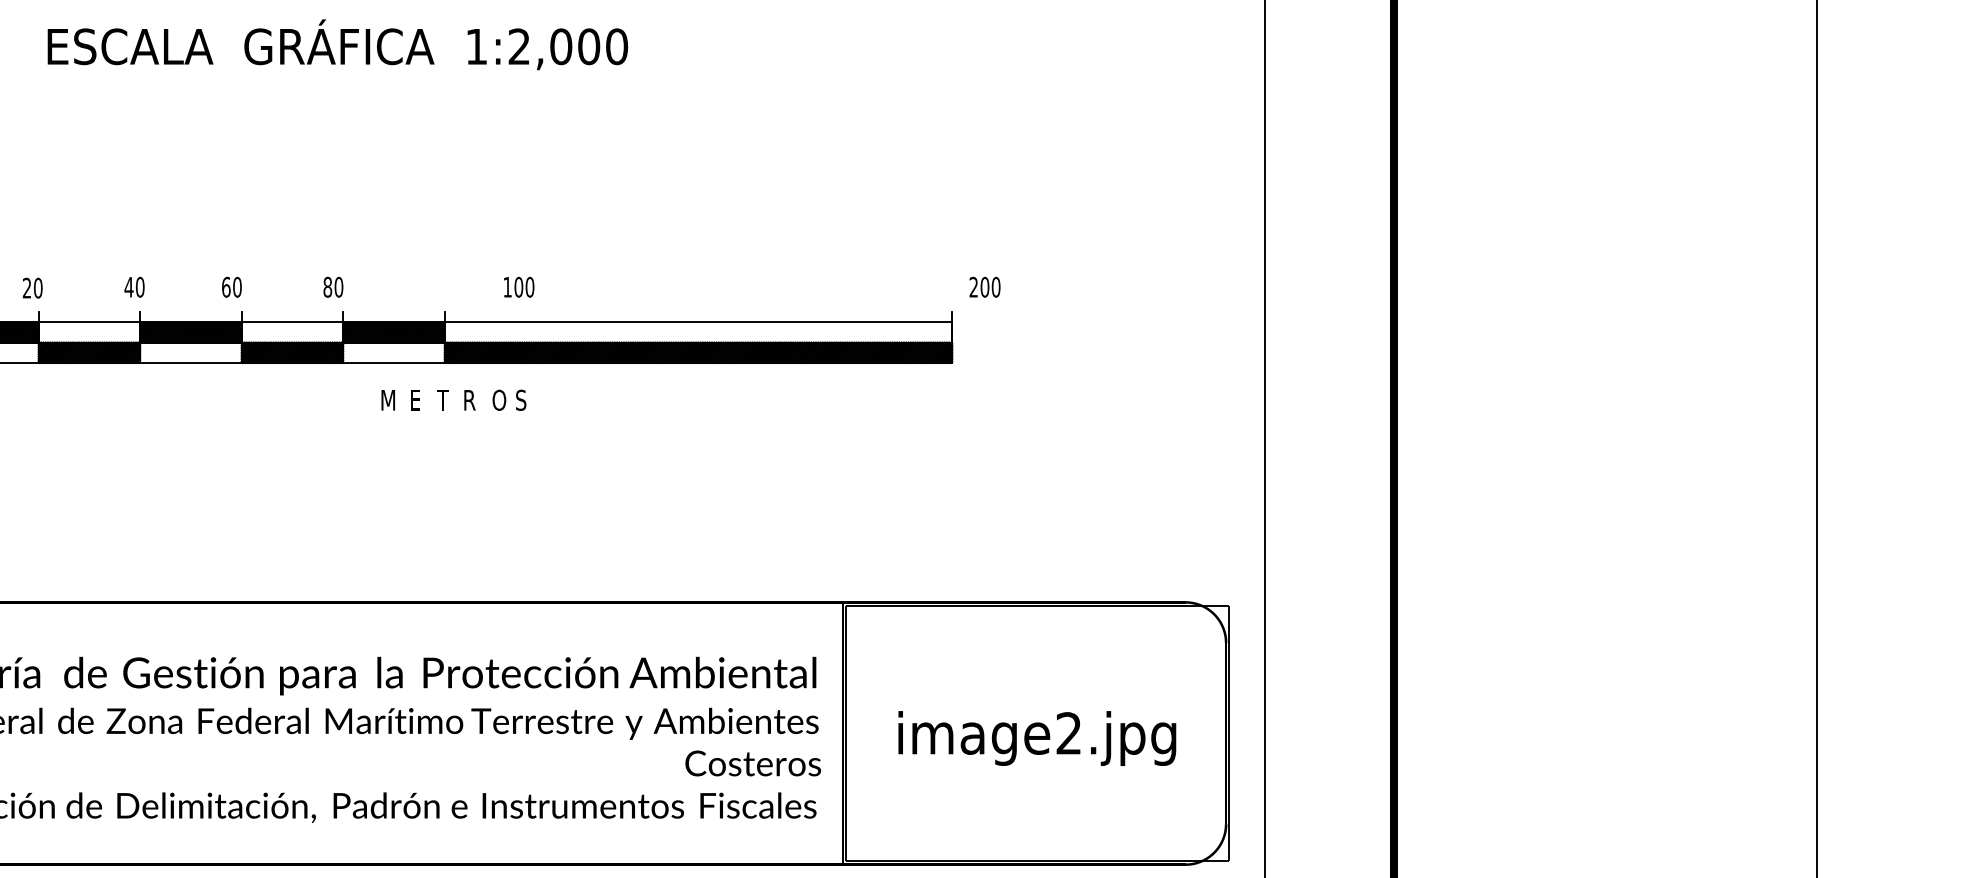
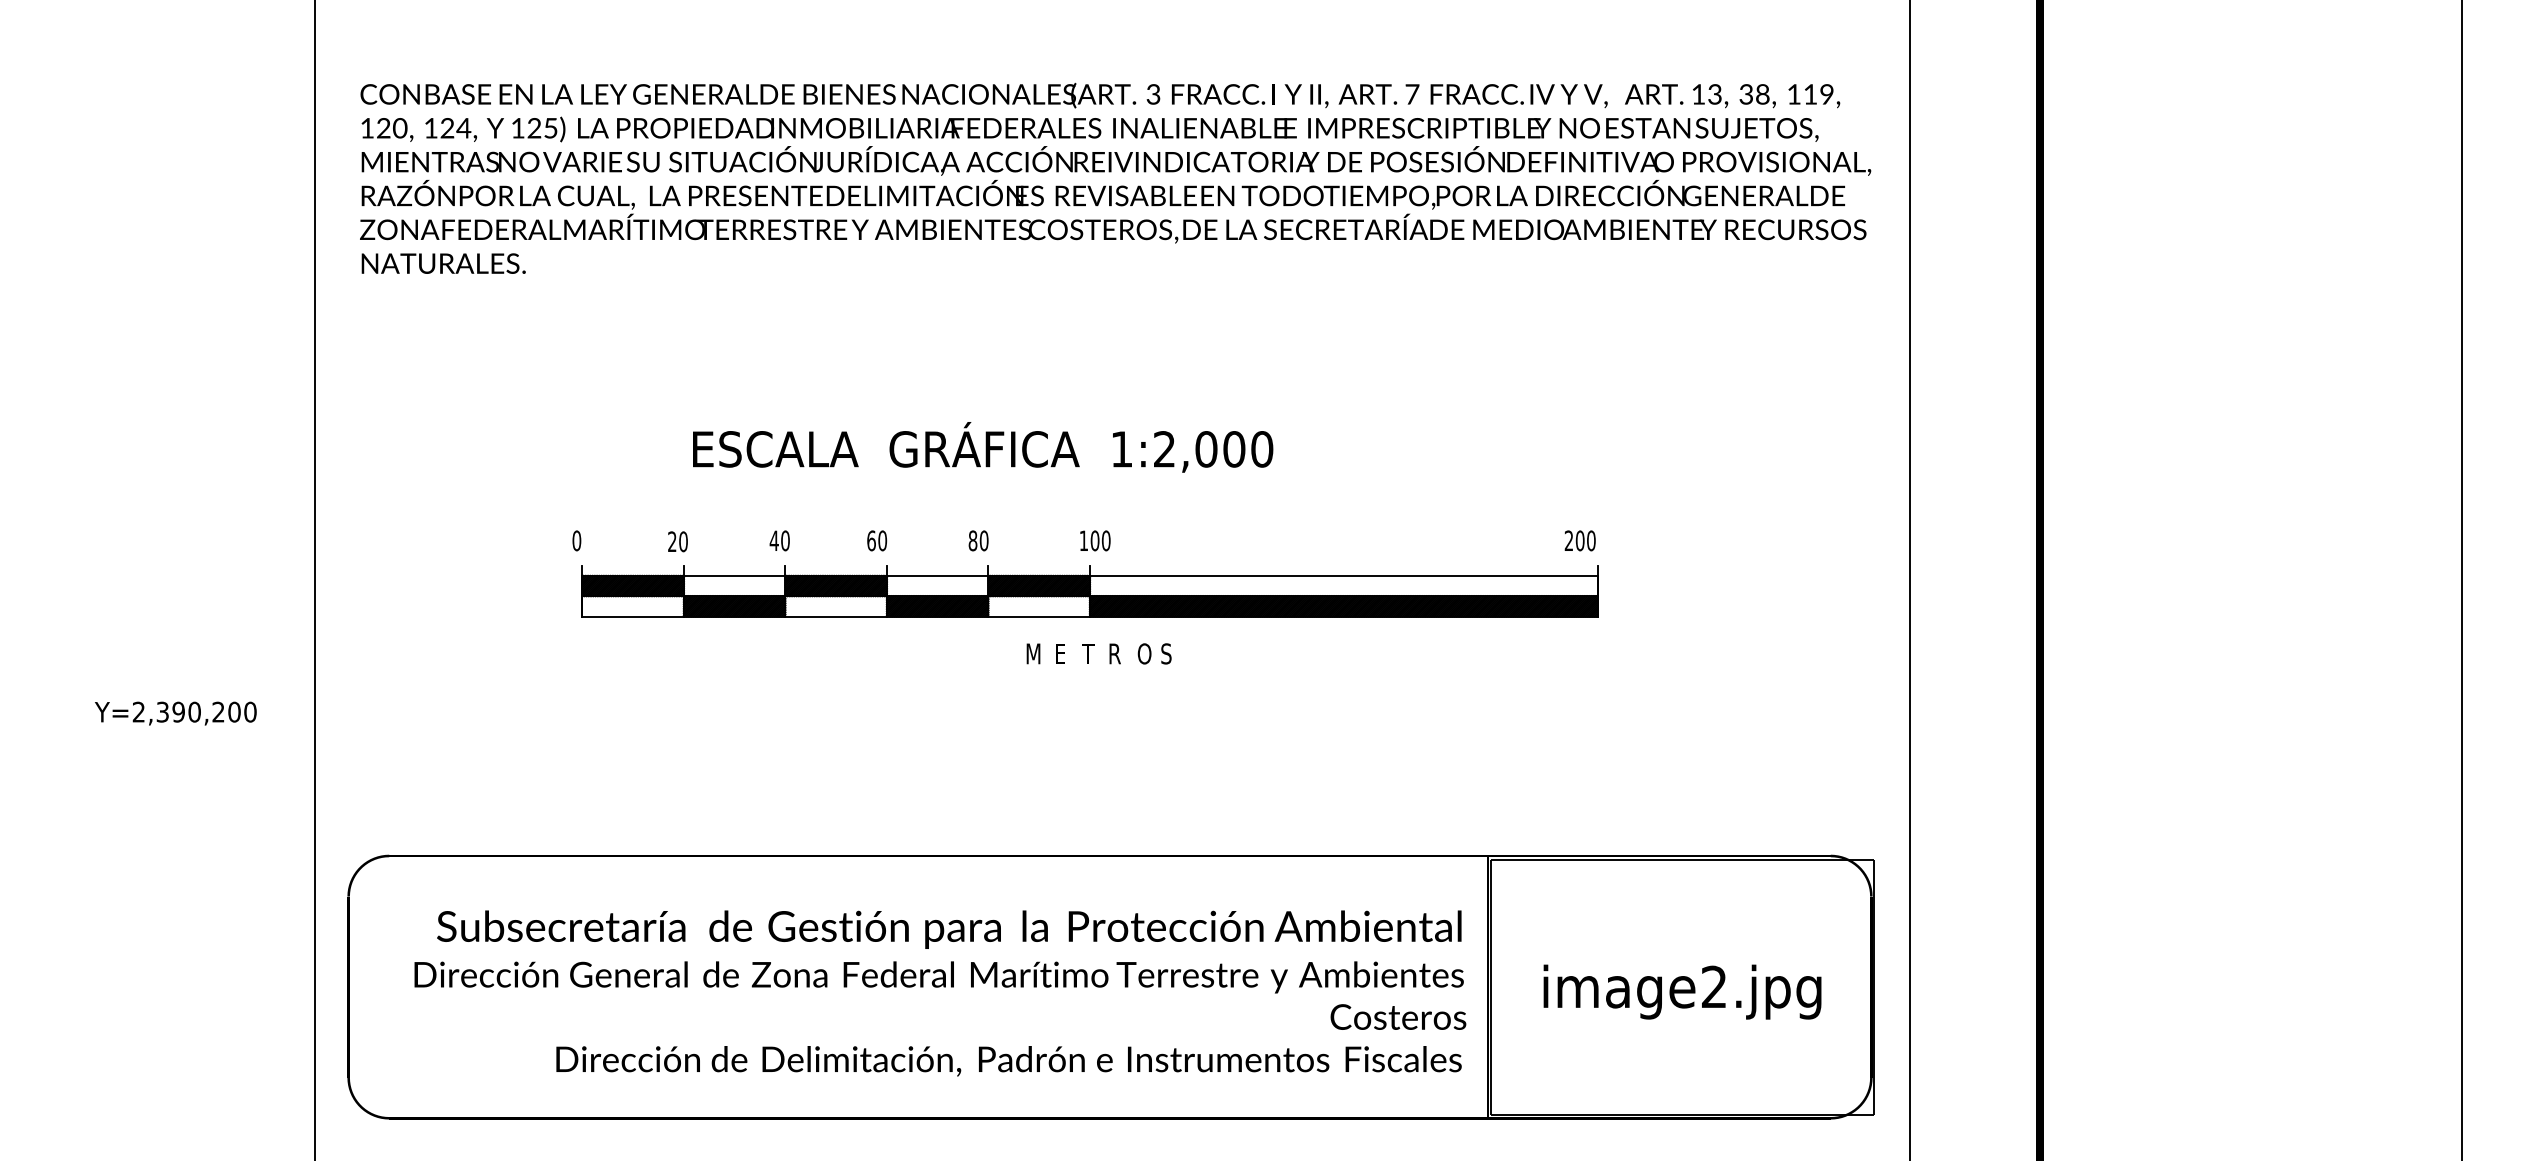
text: (338, 44) -> (983, 447), moved
text: (519, 286) -> (1095, 540), moved
text: (984, 286) -> (1579, 540), moved

